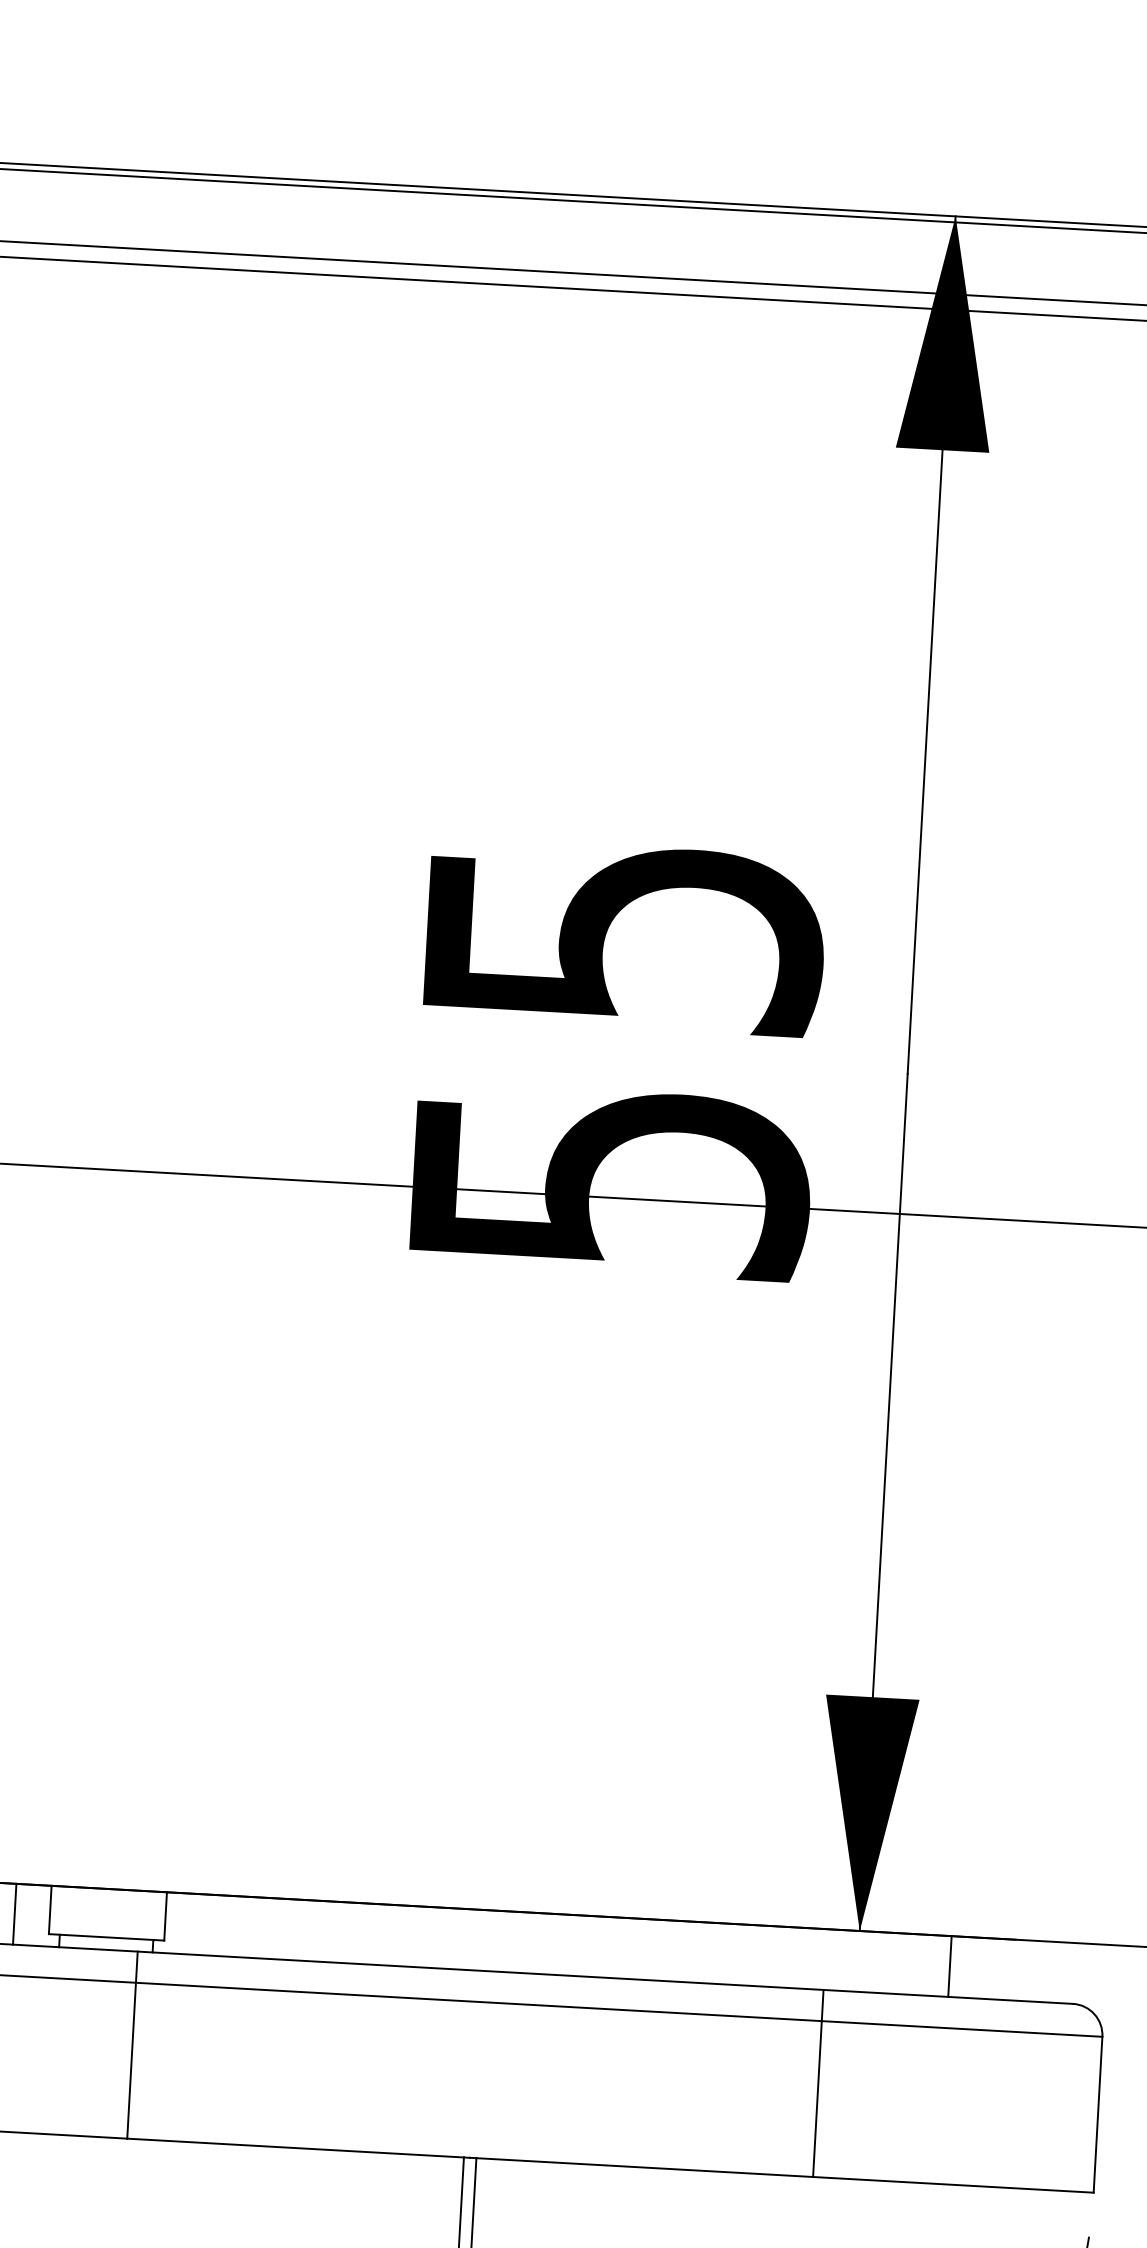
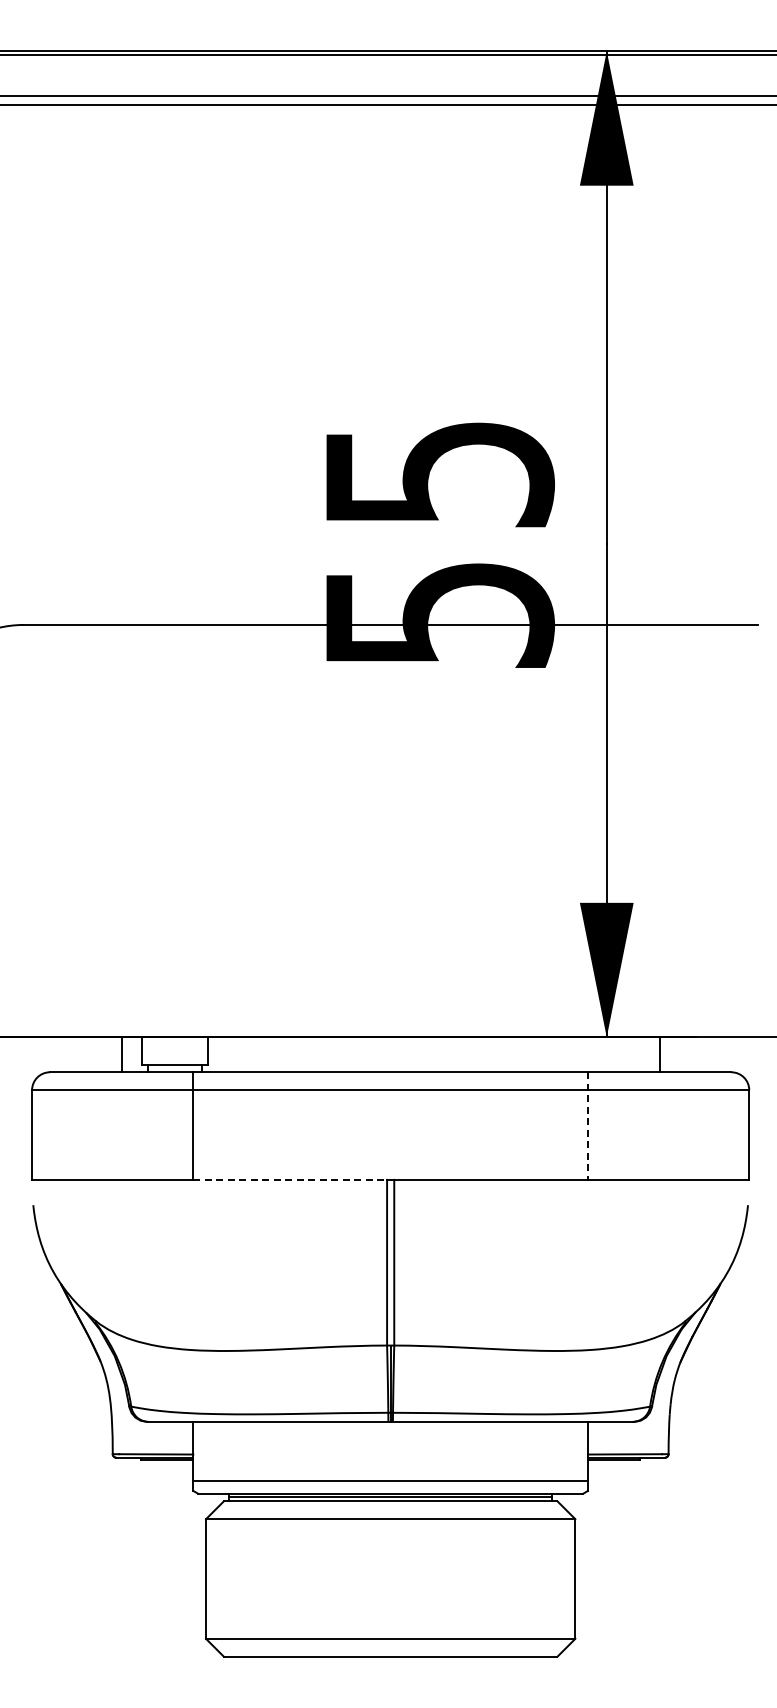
line: (817, 2084) -> (587, 1126), solid -> dashed
line: (296, 2147) -> (290, 1179), solid -> dashed

